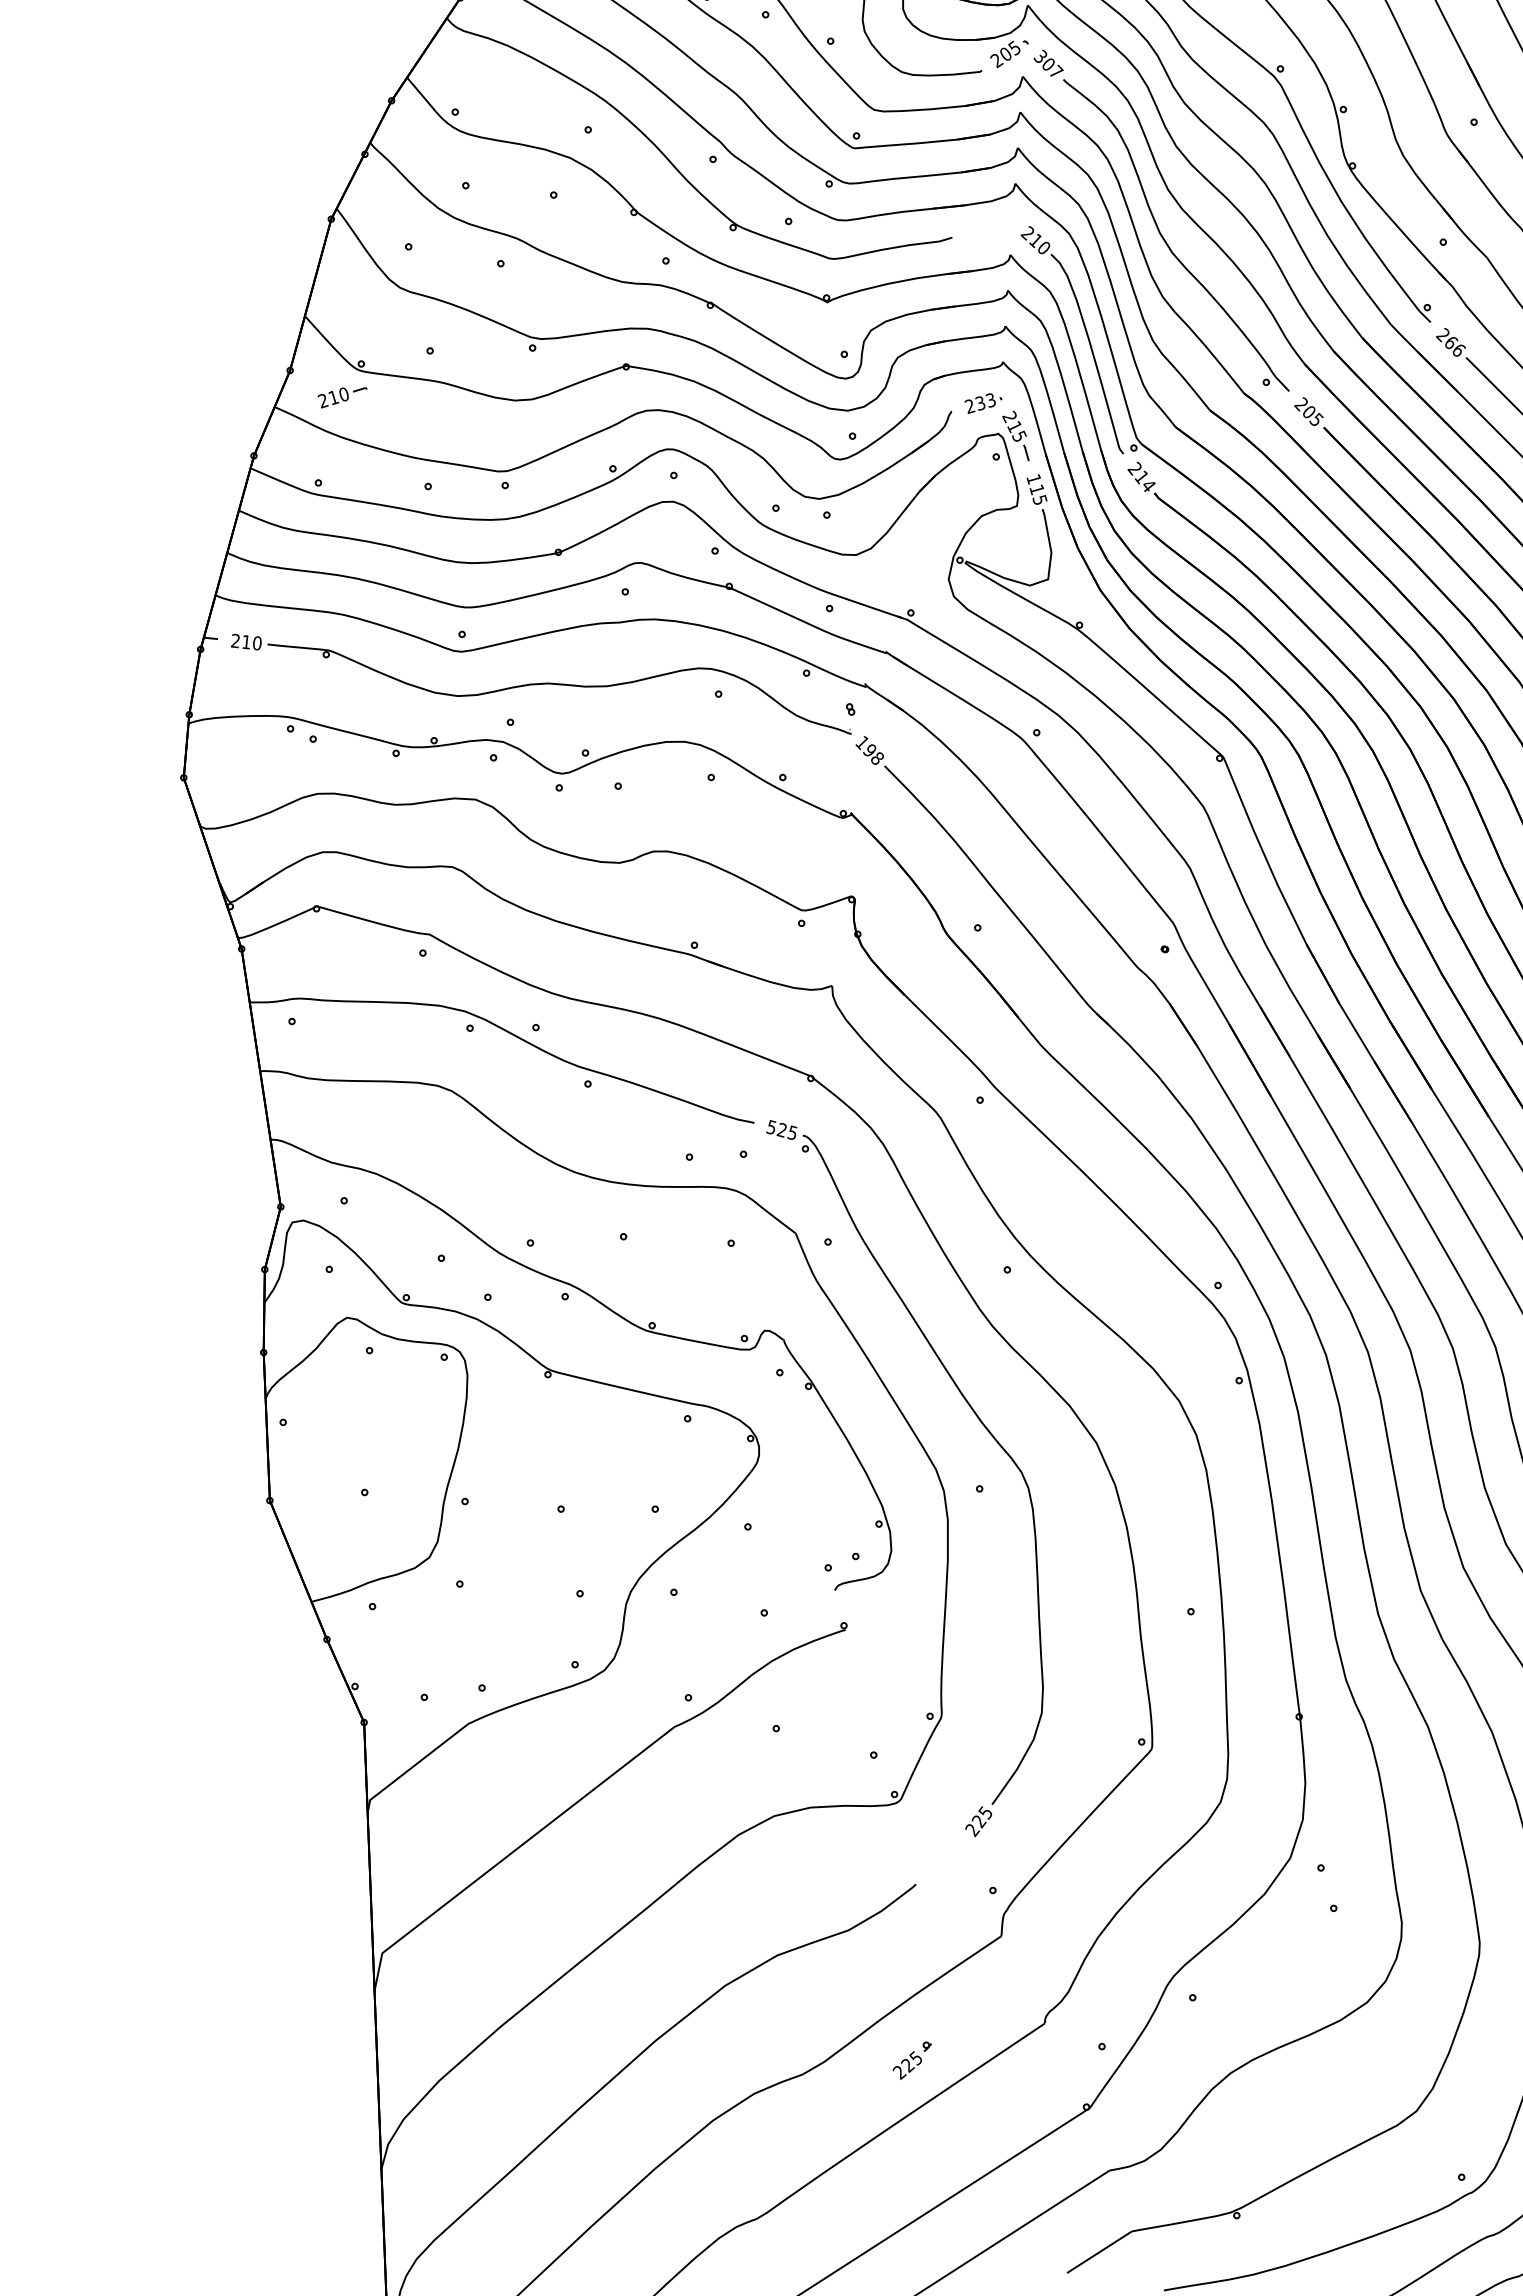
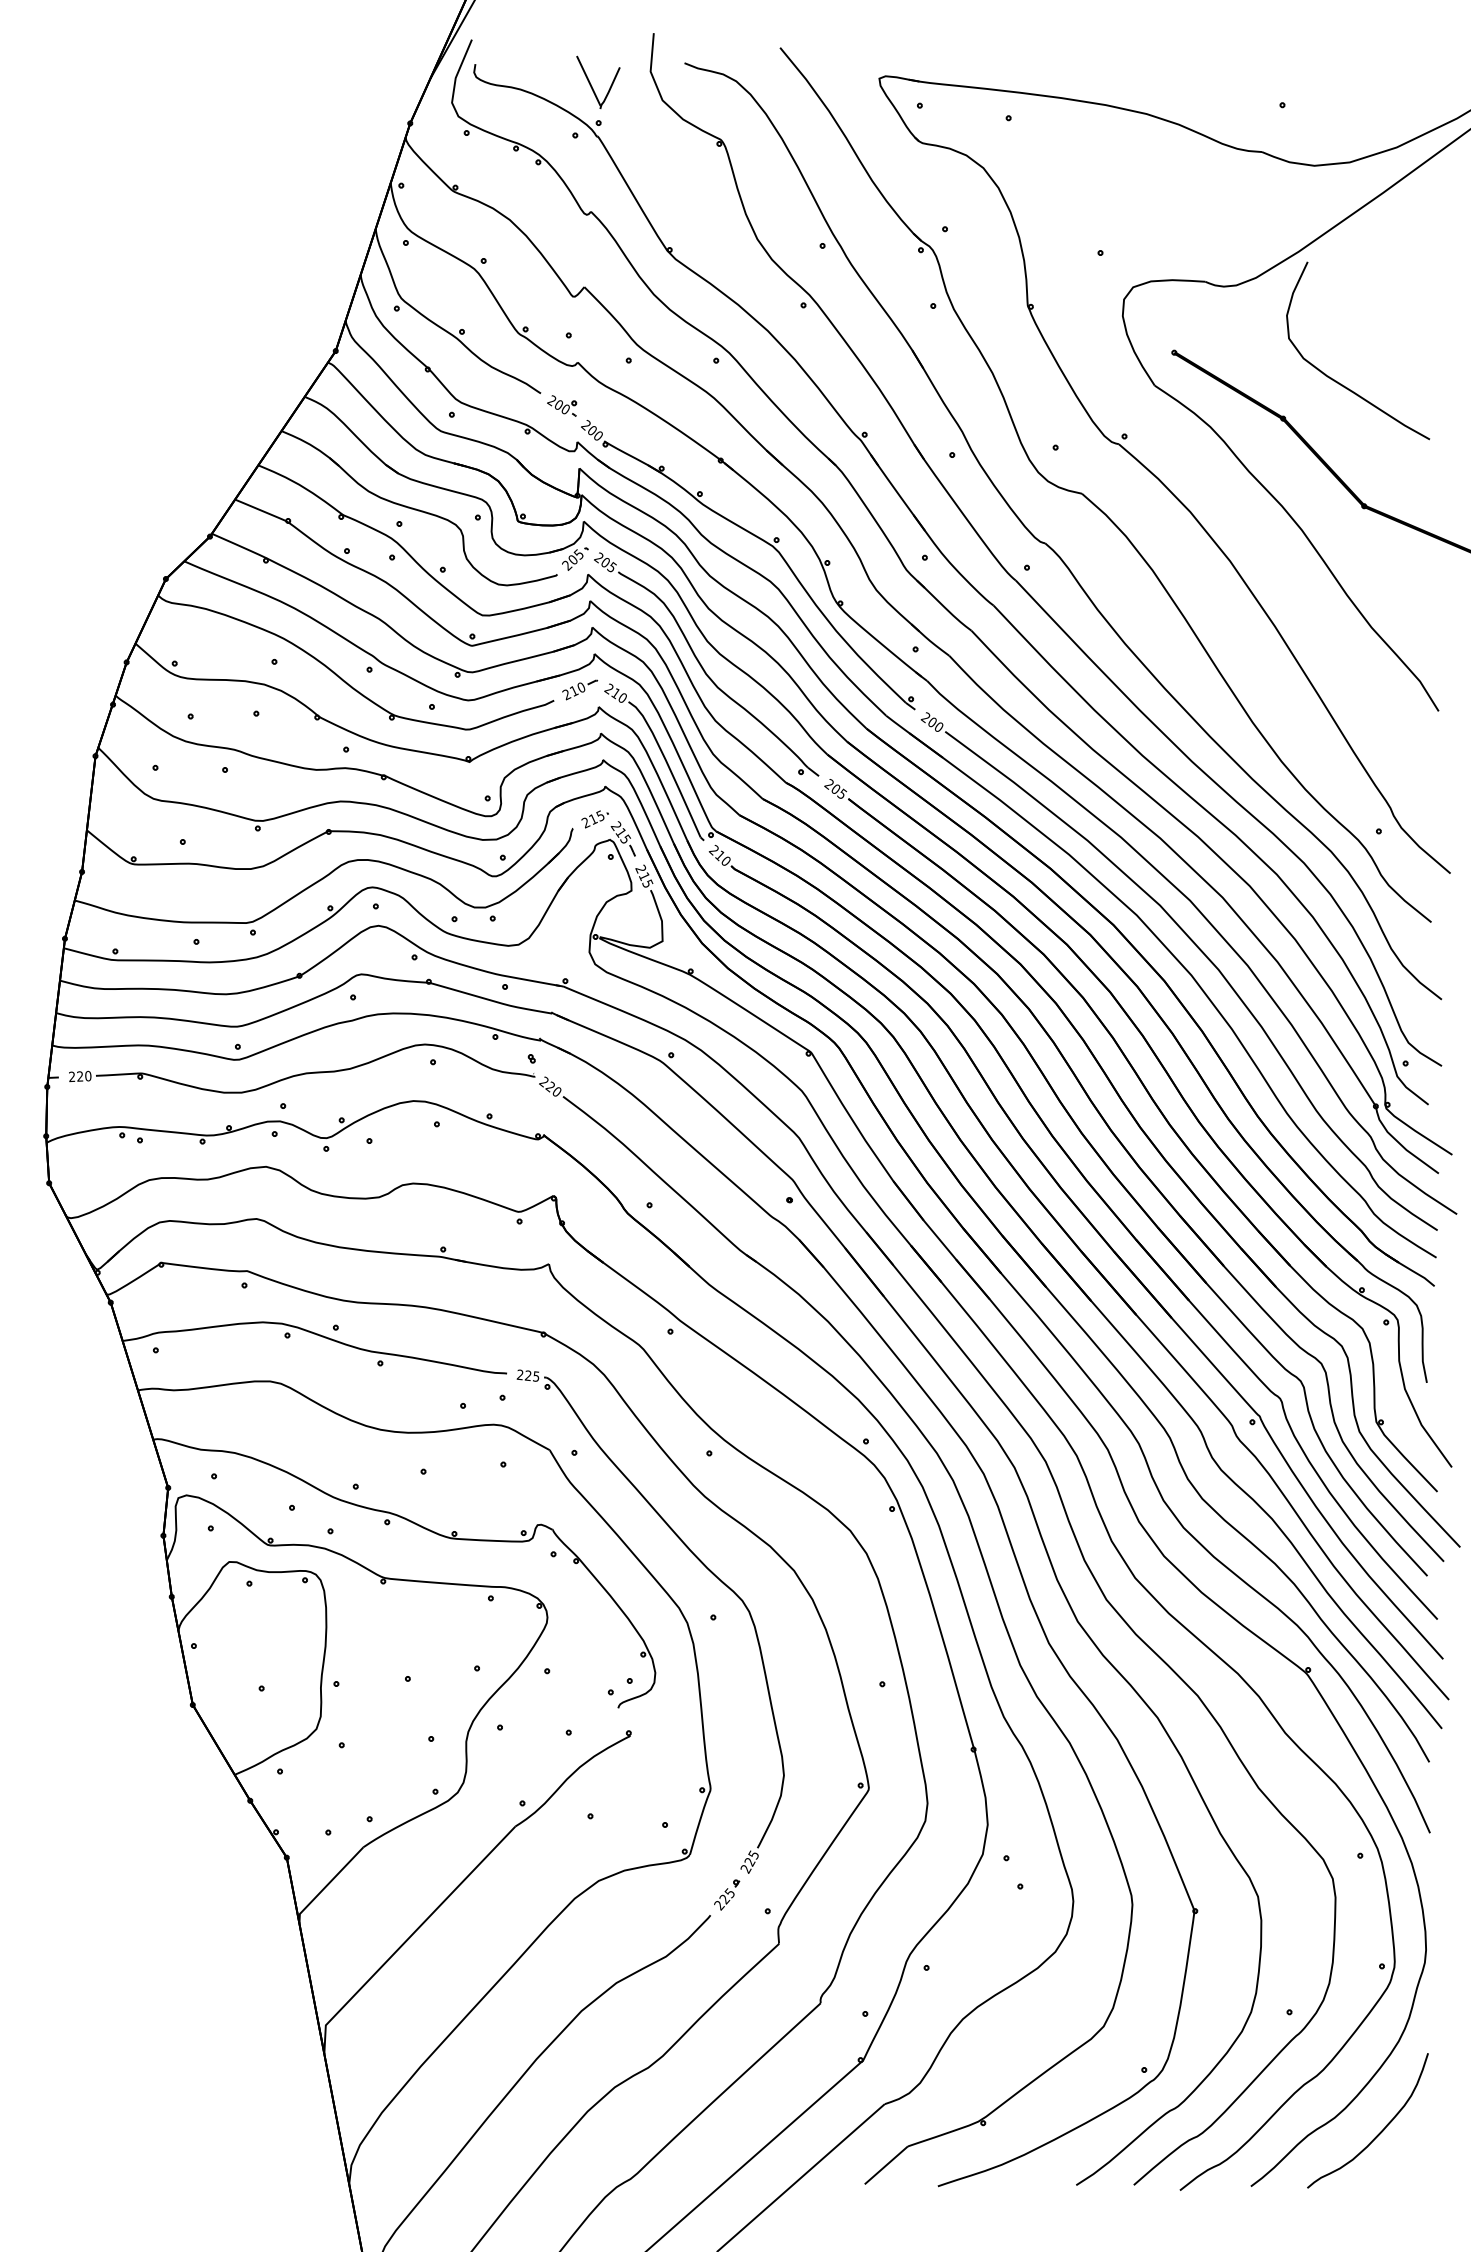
text: (1049, 64) -> (606, 562), 307 -> 205
text: (1455, 346) -> (936, 724), 266 -> 200
part: (342, 396) -> (580, 689), moved
text: (985, 401) -> (596, 817), 233 -> 215
text: (1033, 476) -> (640, 867), 115 -> 215
text: (1147, 486) -> (725, 861), 214 -> 210
text: (245, 642) -> (79, 1076), 210 -> 220
text: (869, 750) -> (550, 1086), 198 -> 220
text: (772, 1126) -> (520, 1374), 525 -> 225
part: (912, 2059) -> (727, 1894), moved

